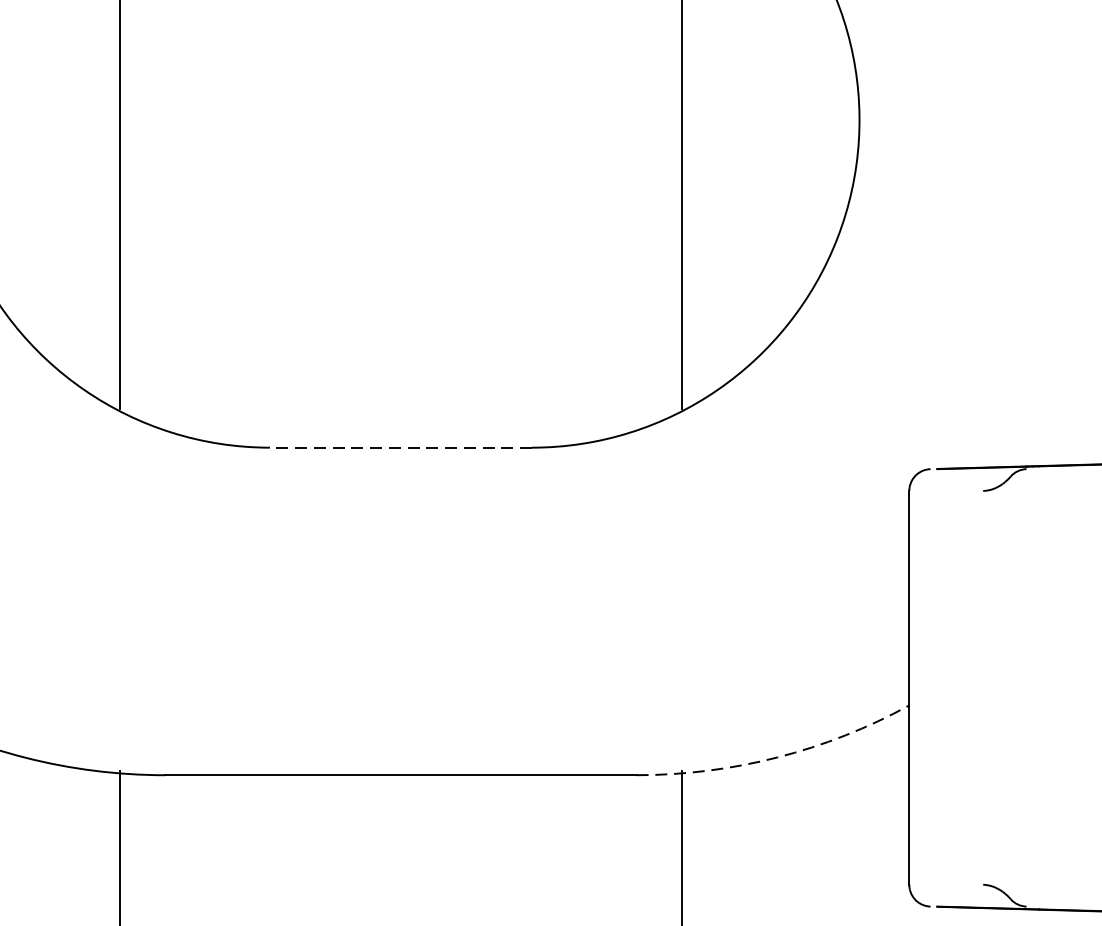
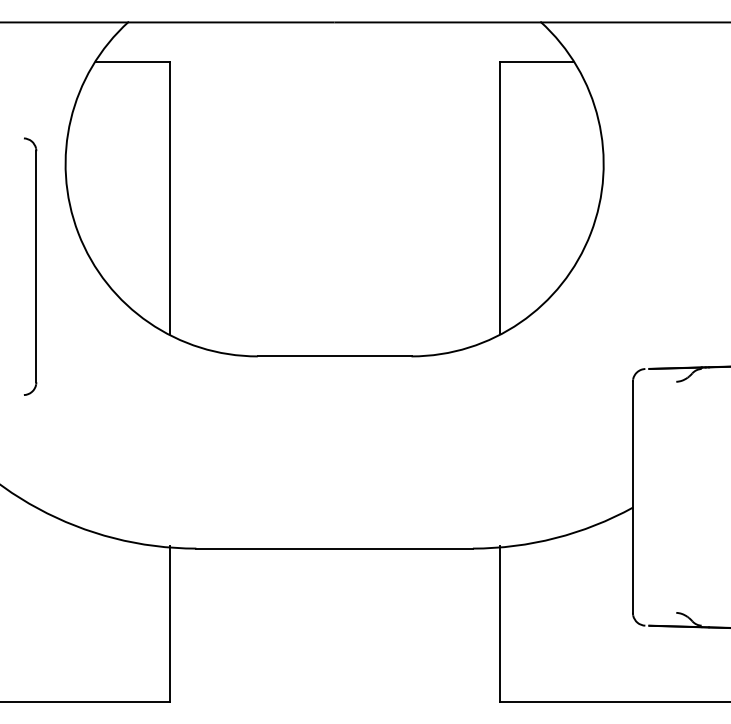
line: (400, 447) -> (334, 356), dashed -> solid
arc: (777, 758) -> (555, 538), dashed -> solid

